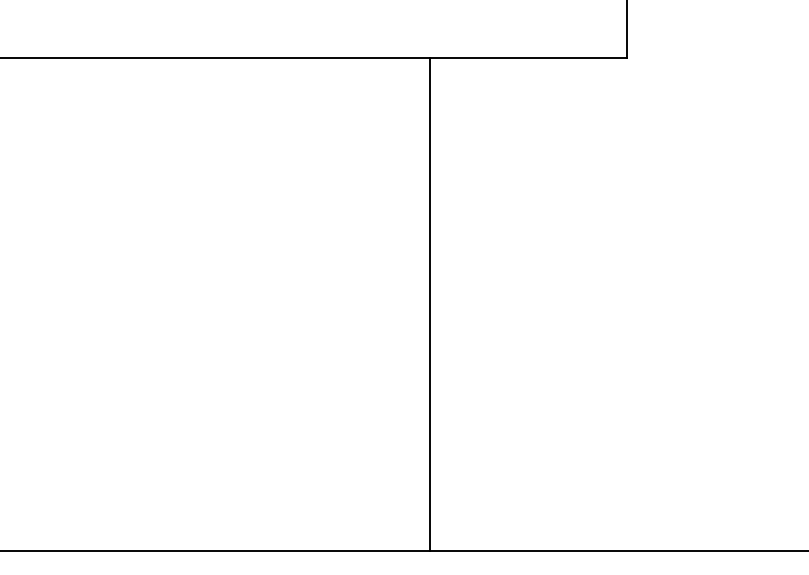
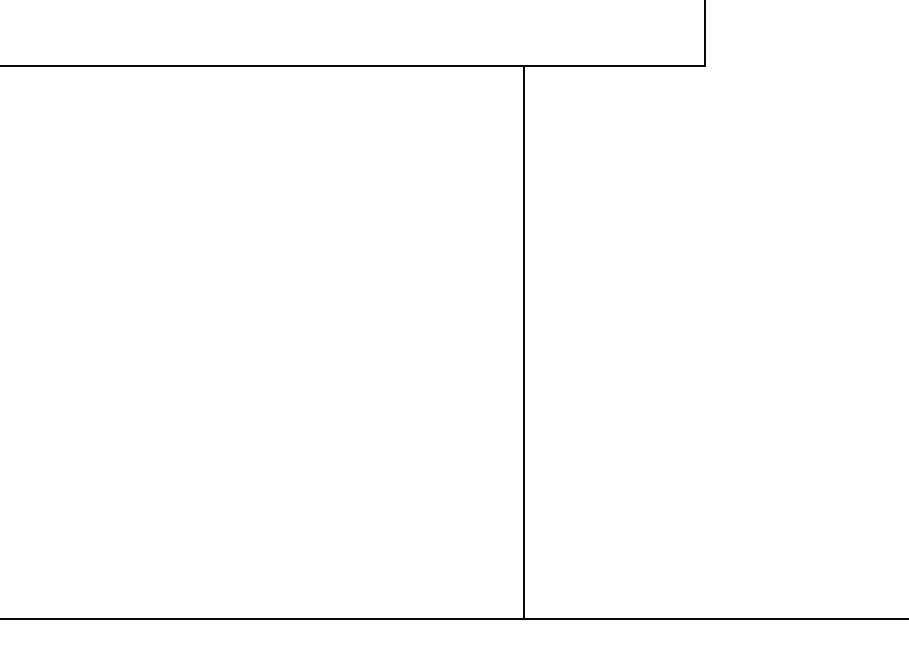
line: (430, 304) -> (524, 342), moved

